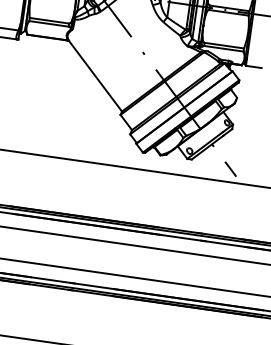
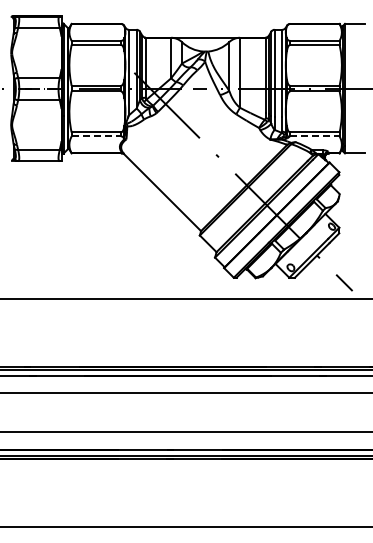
line: (49, 24) -> (96, 136), solid -> dashed
line: (223, 48) -> (314, 136), solid -> dashed

